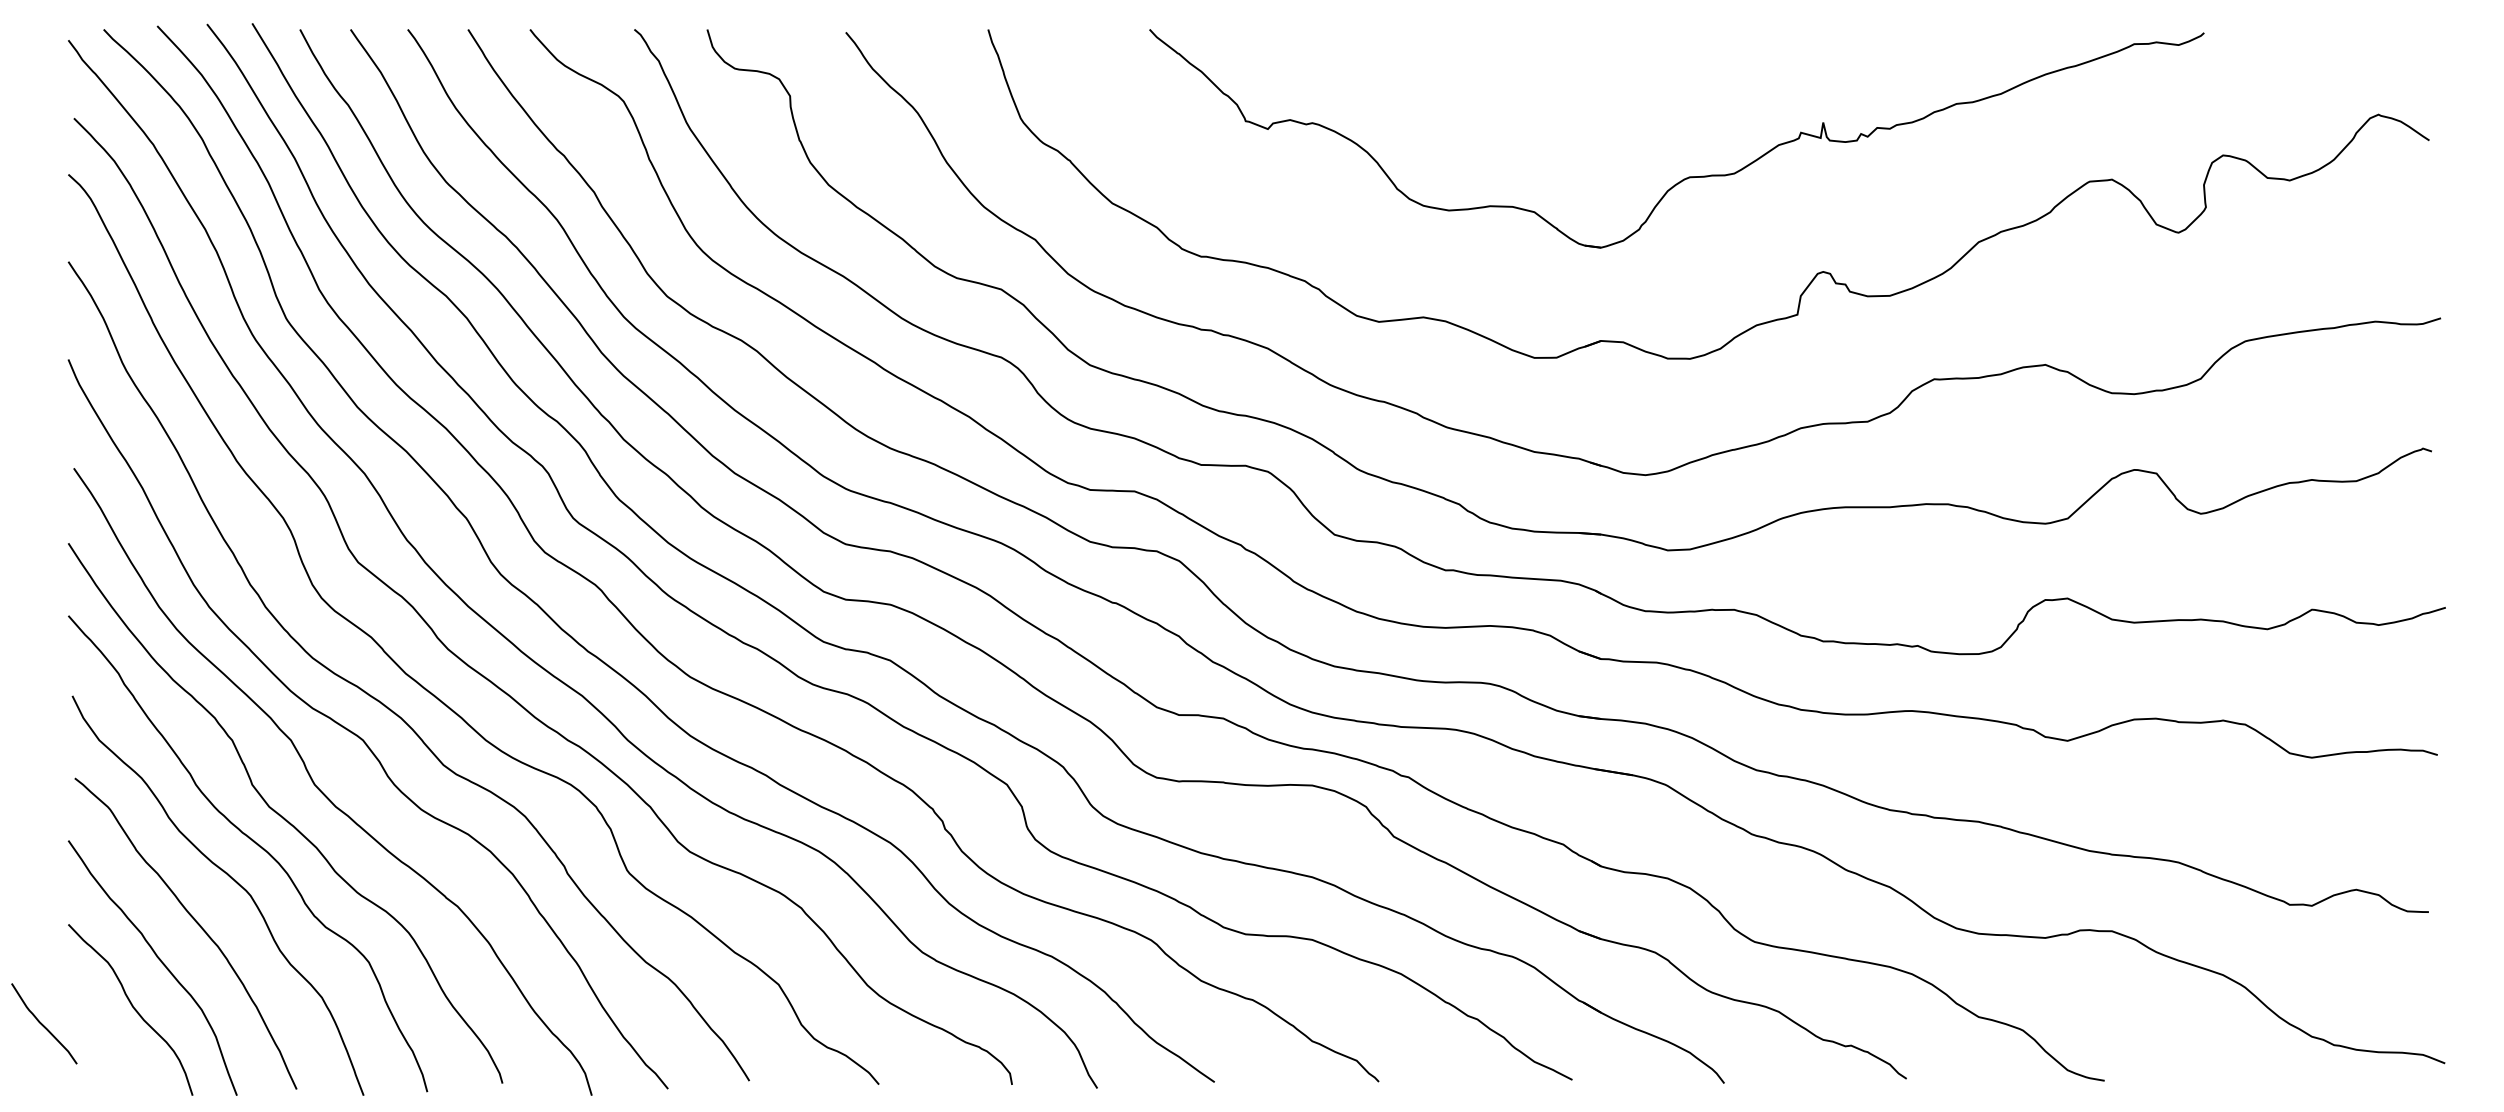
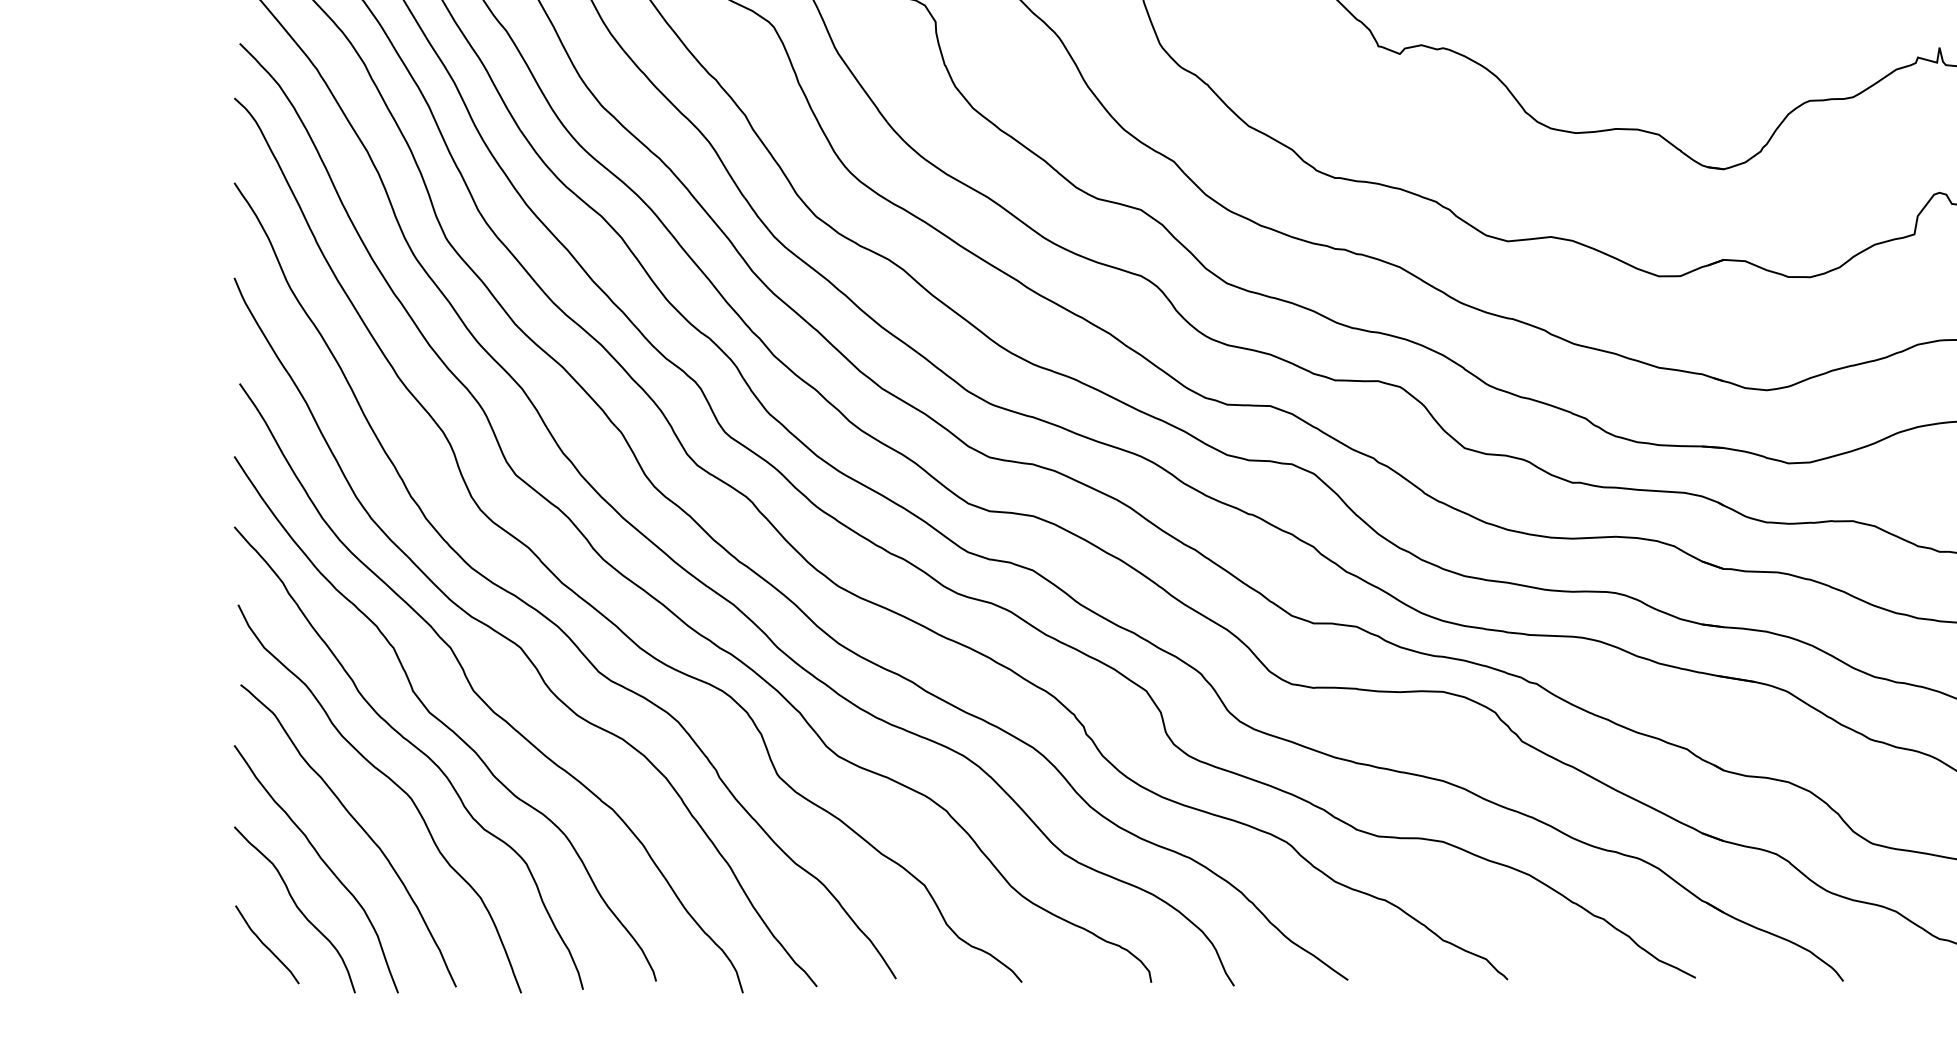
curve: (43, 1024) -> (266, 945), moved

